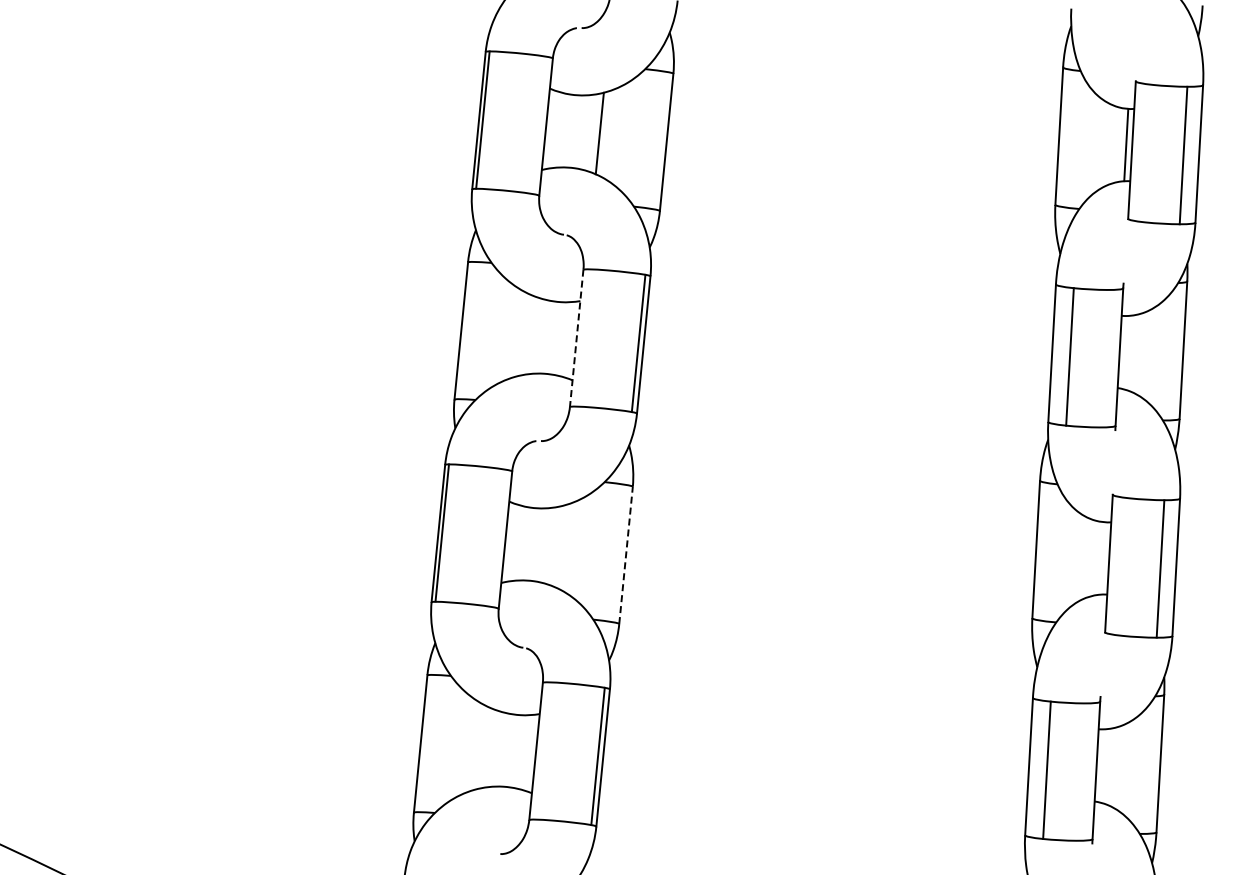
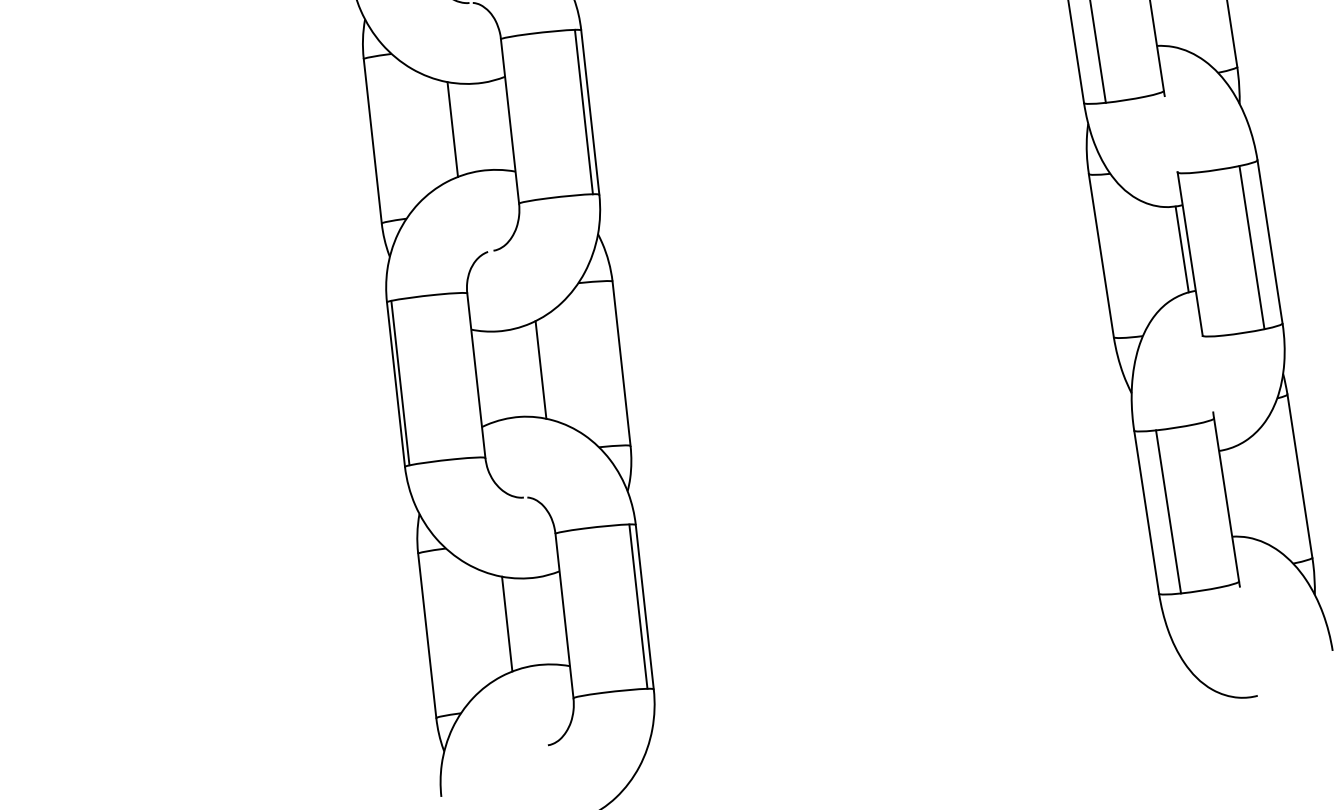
line: (528, 334) -> (452, 128), added
line: (576, 338) -> (509, 121), dashed -> solid
line: (559, 546) -> (541, 369), added
line: (626, 554) -> (621, 362), dashed -> solid
line: (1103, 558) -> (1182, 249), added
line: (487, 747) -> (506, 623), added

